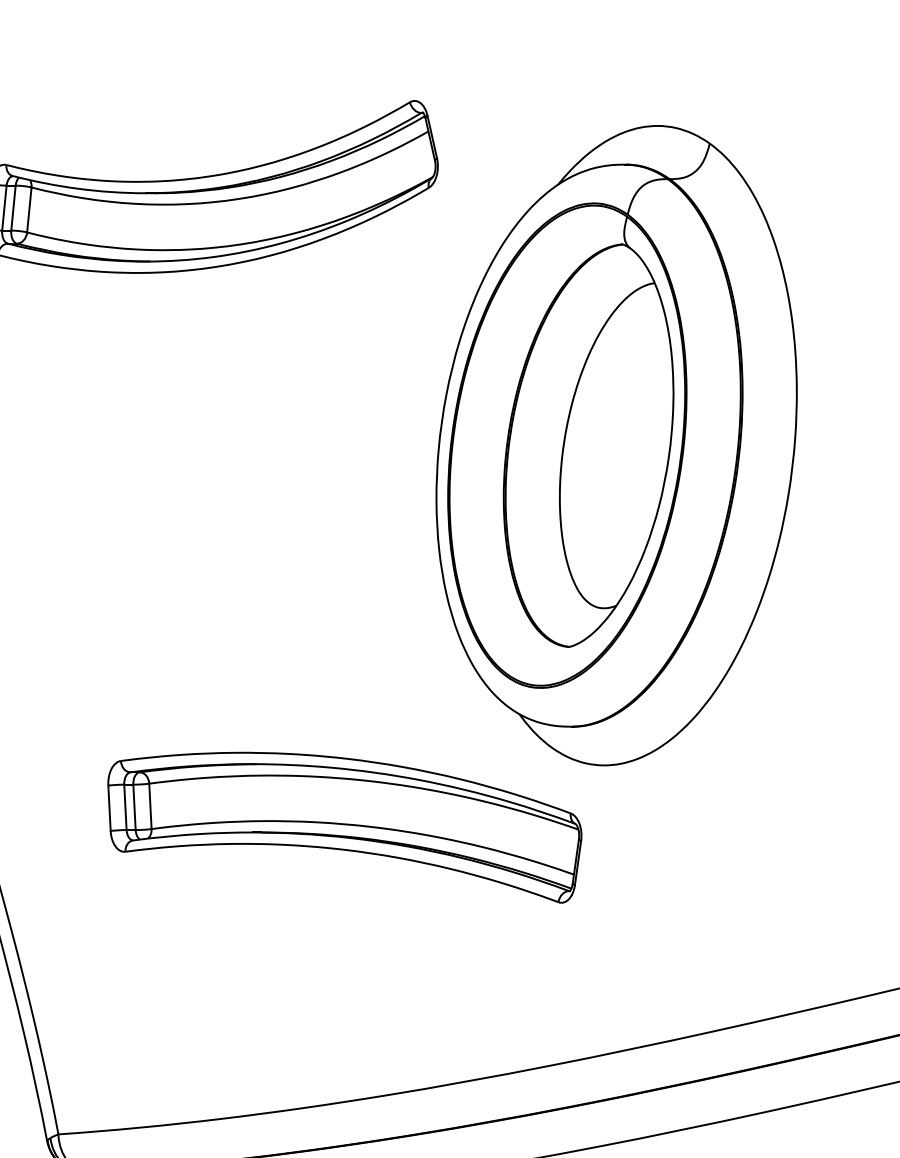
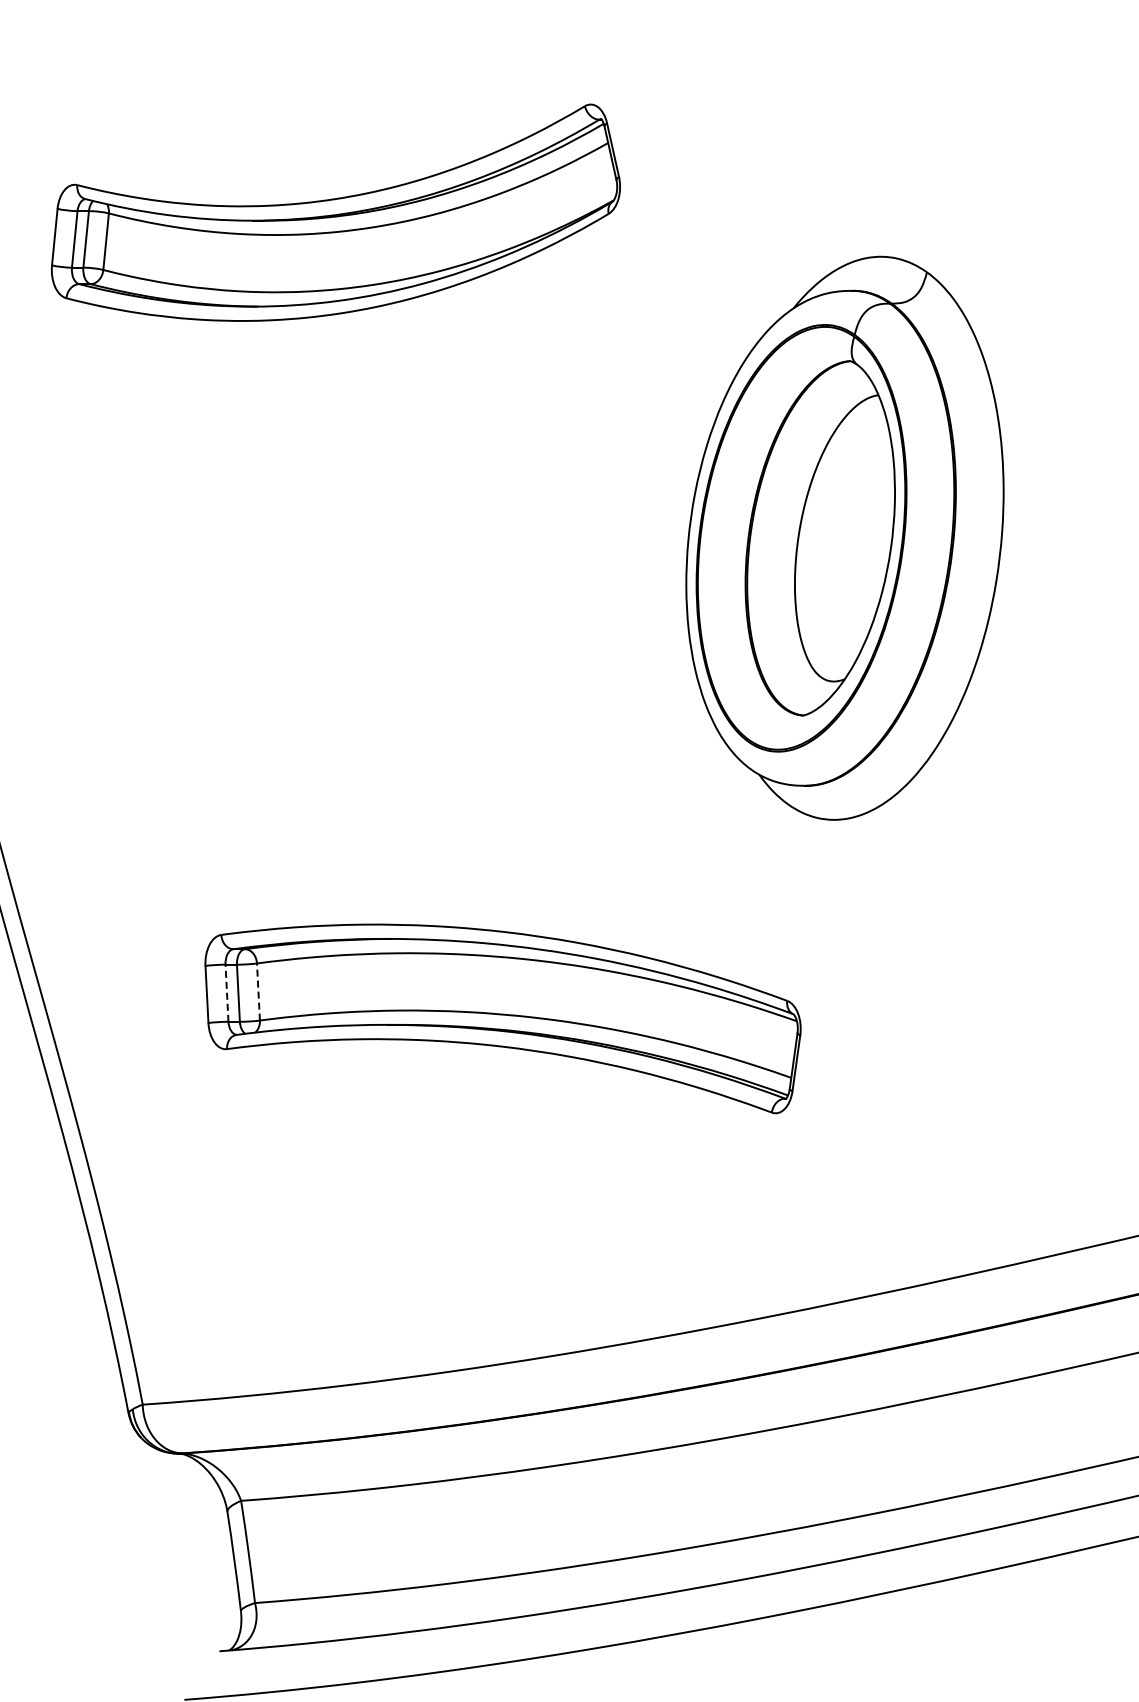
part: (616, 445) -> (844, 538), size x0.7
line: (150, 806) -> (258, 992), solid -> dashed
line: (125, 807) -> (227, 993), solid -> dashed

